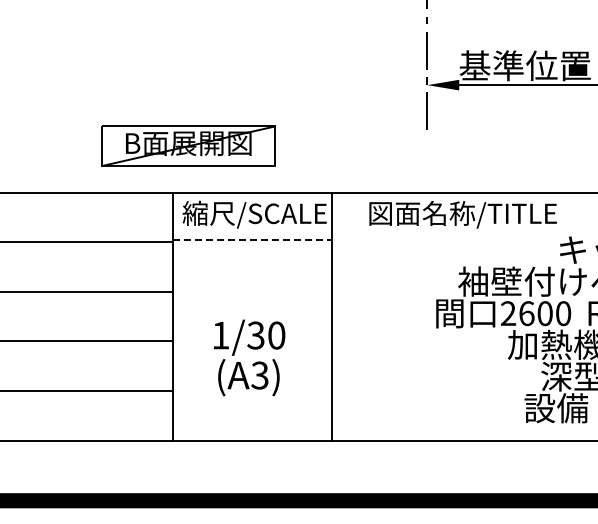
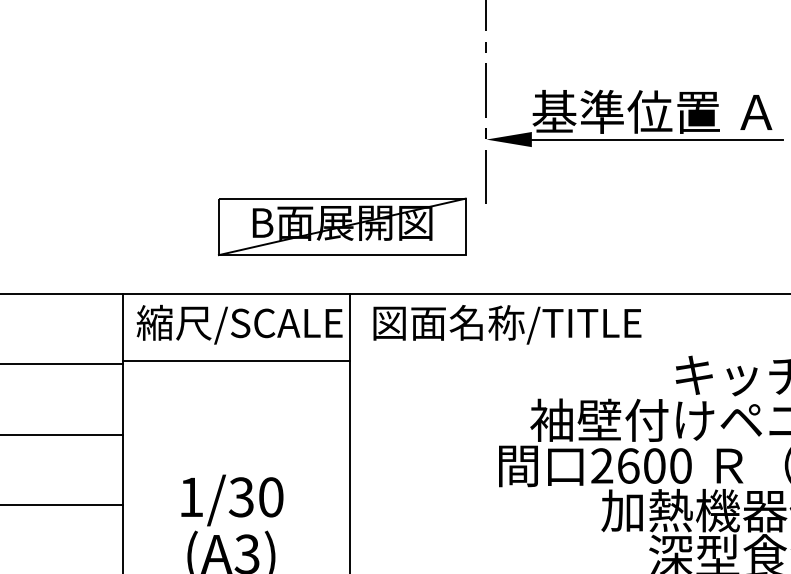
part: (188, 145) -> (342, 225), moved
text: (462, 214) -> (506, 324), moved
line: (252, 239) -> (236, 360), dashed -> solid

